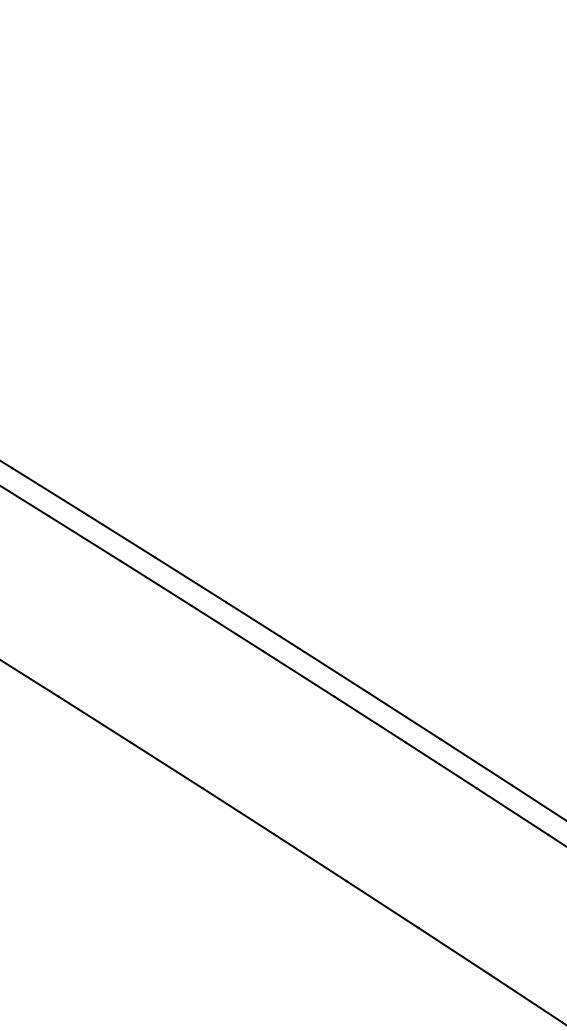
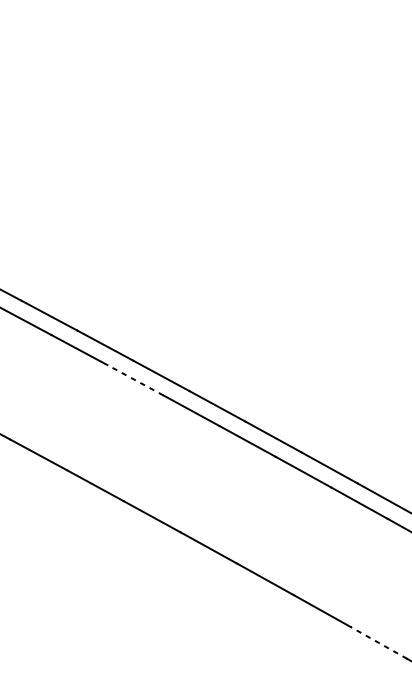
line: (155, 583) -> (134, 380), solid -> dashed
line: (454, 951) -> (378, 642), solid -> dashed

